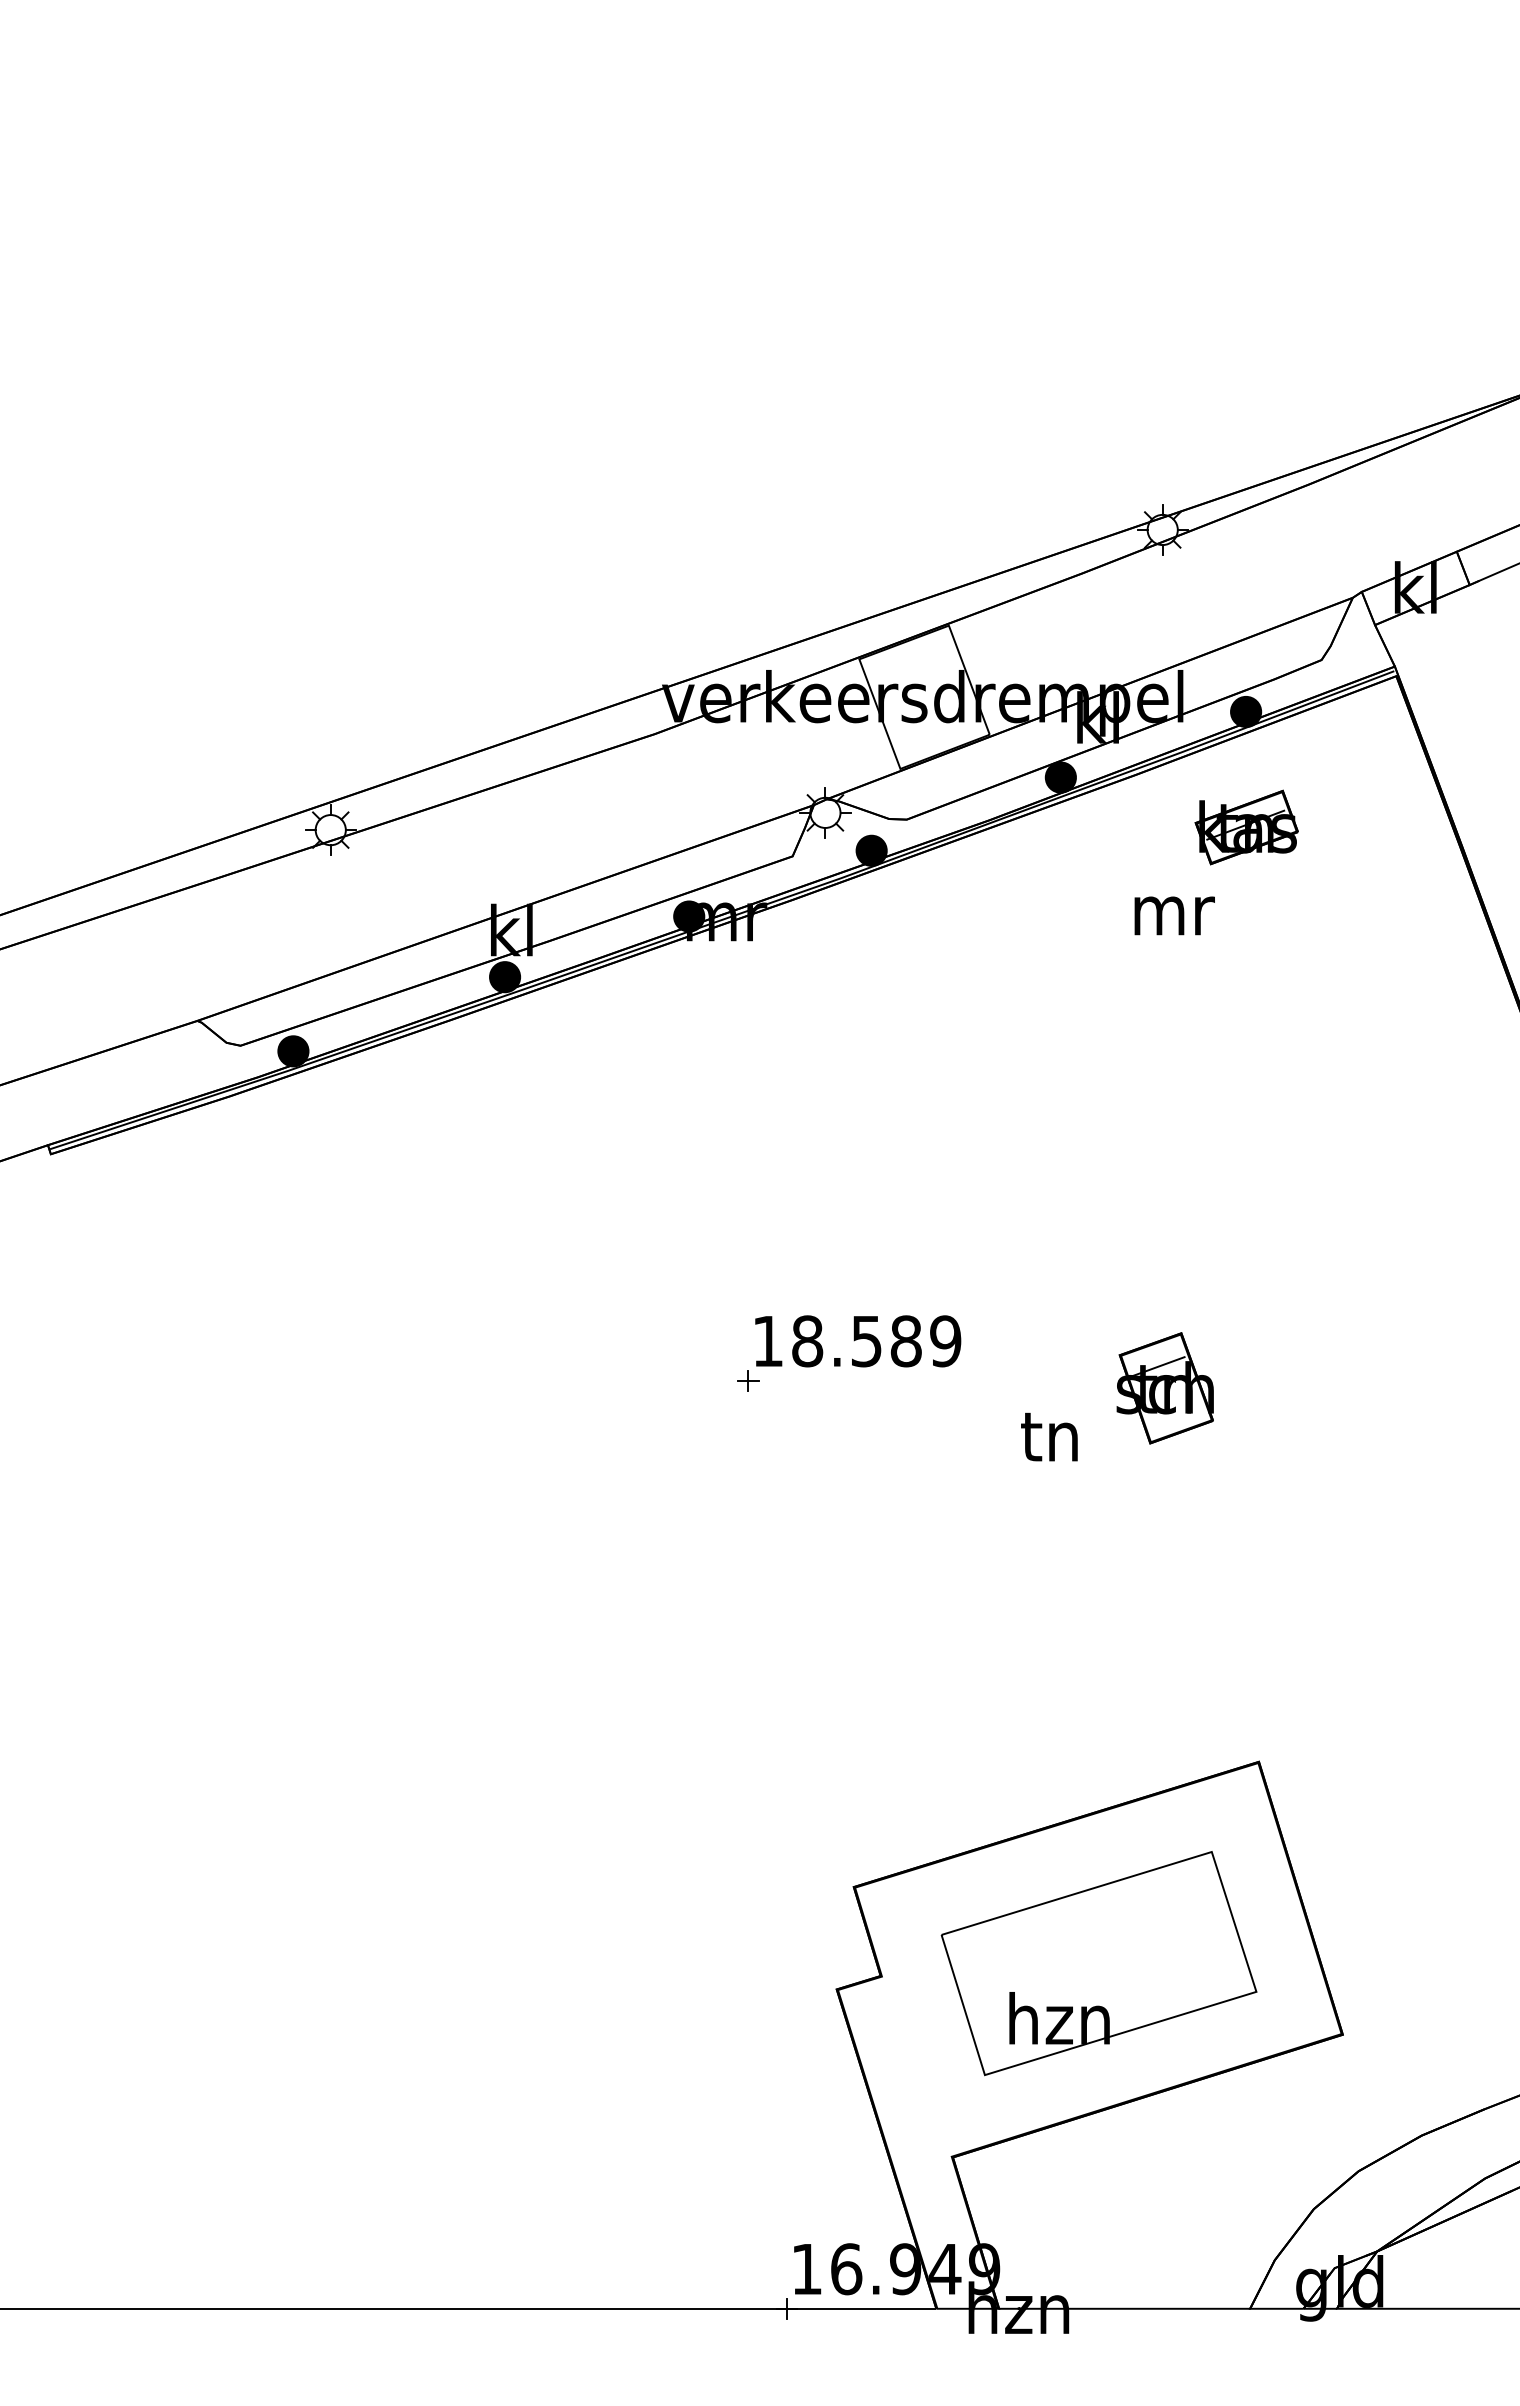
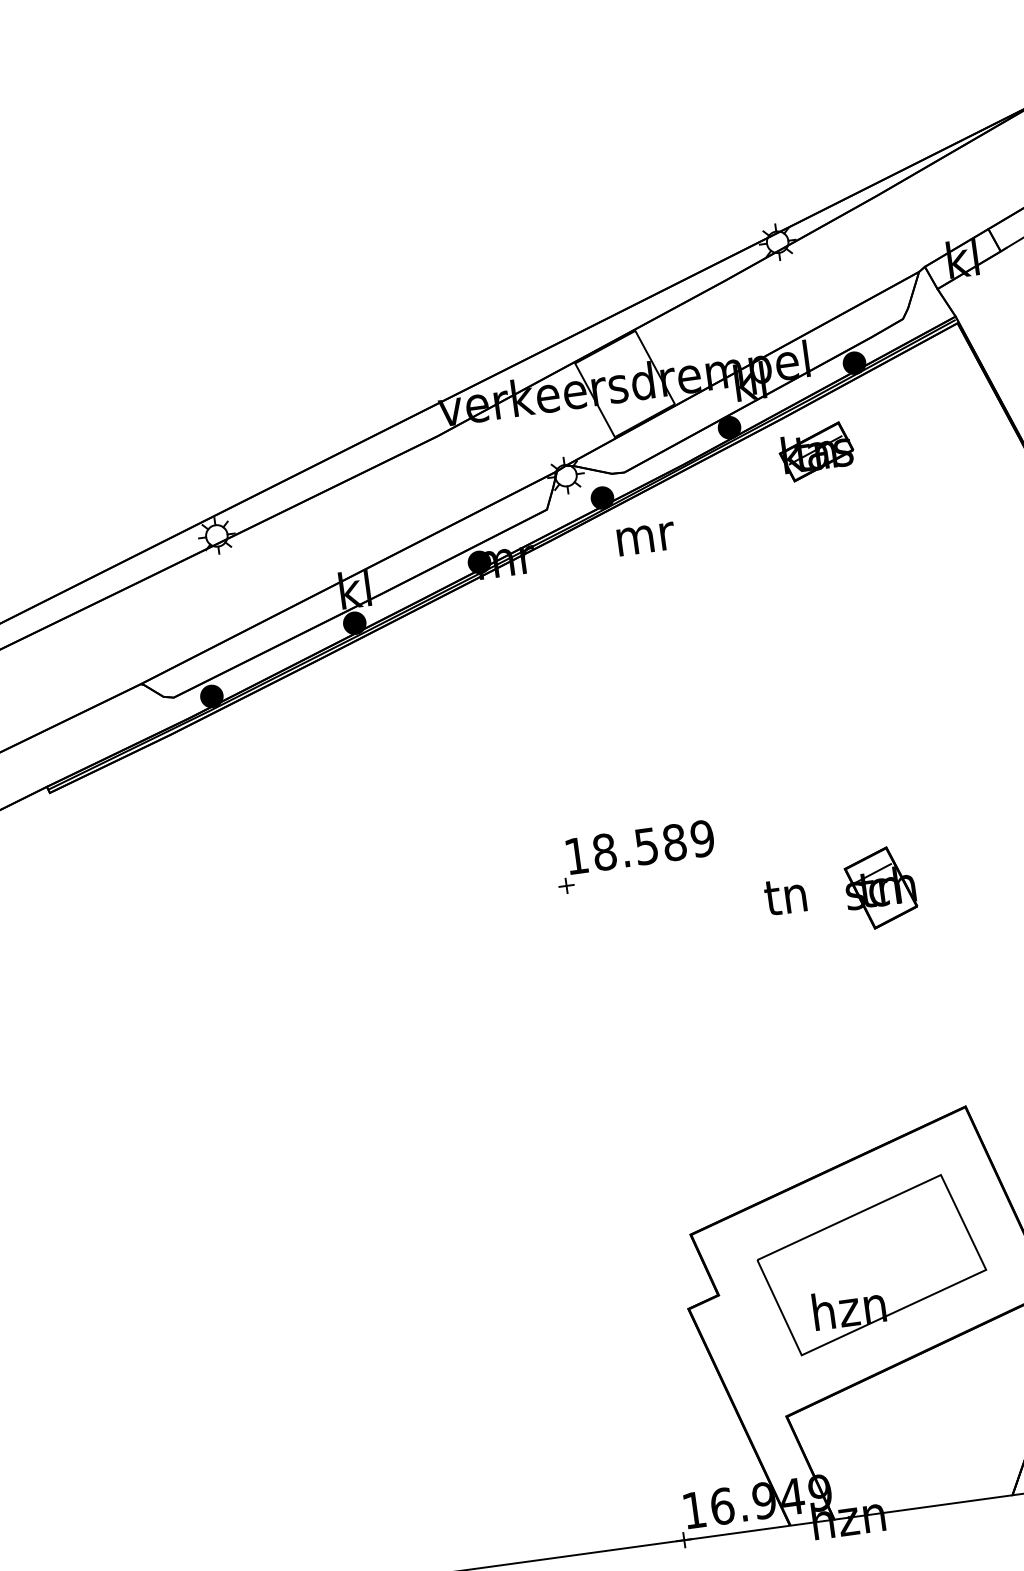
part: (1246, 827) -> (816, 451), moved
text: (1174, 915) -> (646, 538), moved
part: (1164, 1388) -> (879, 888), moved

